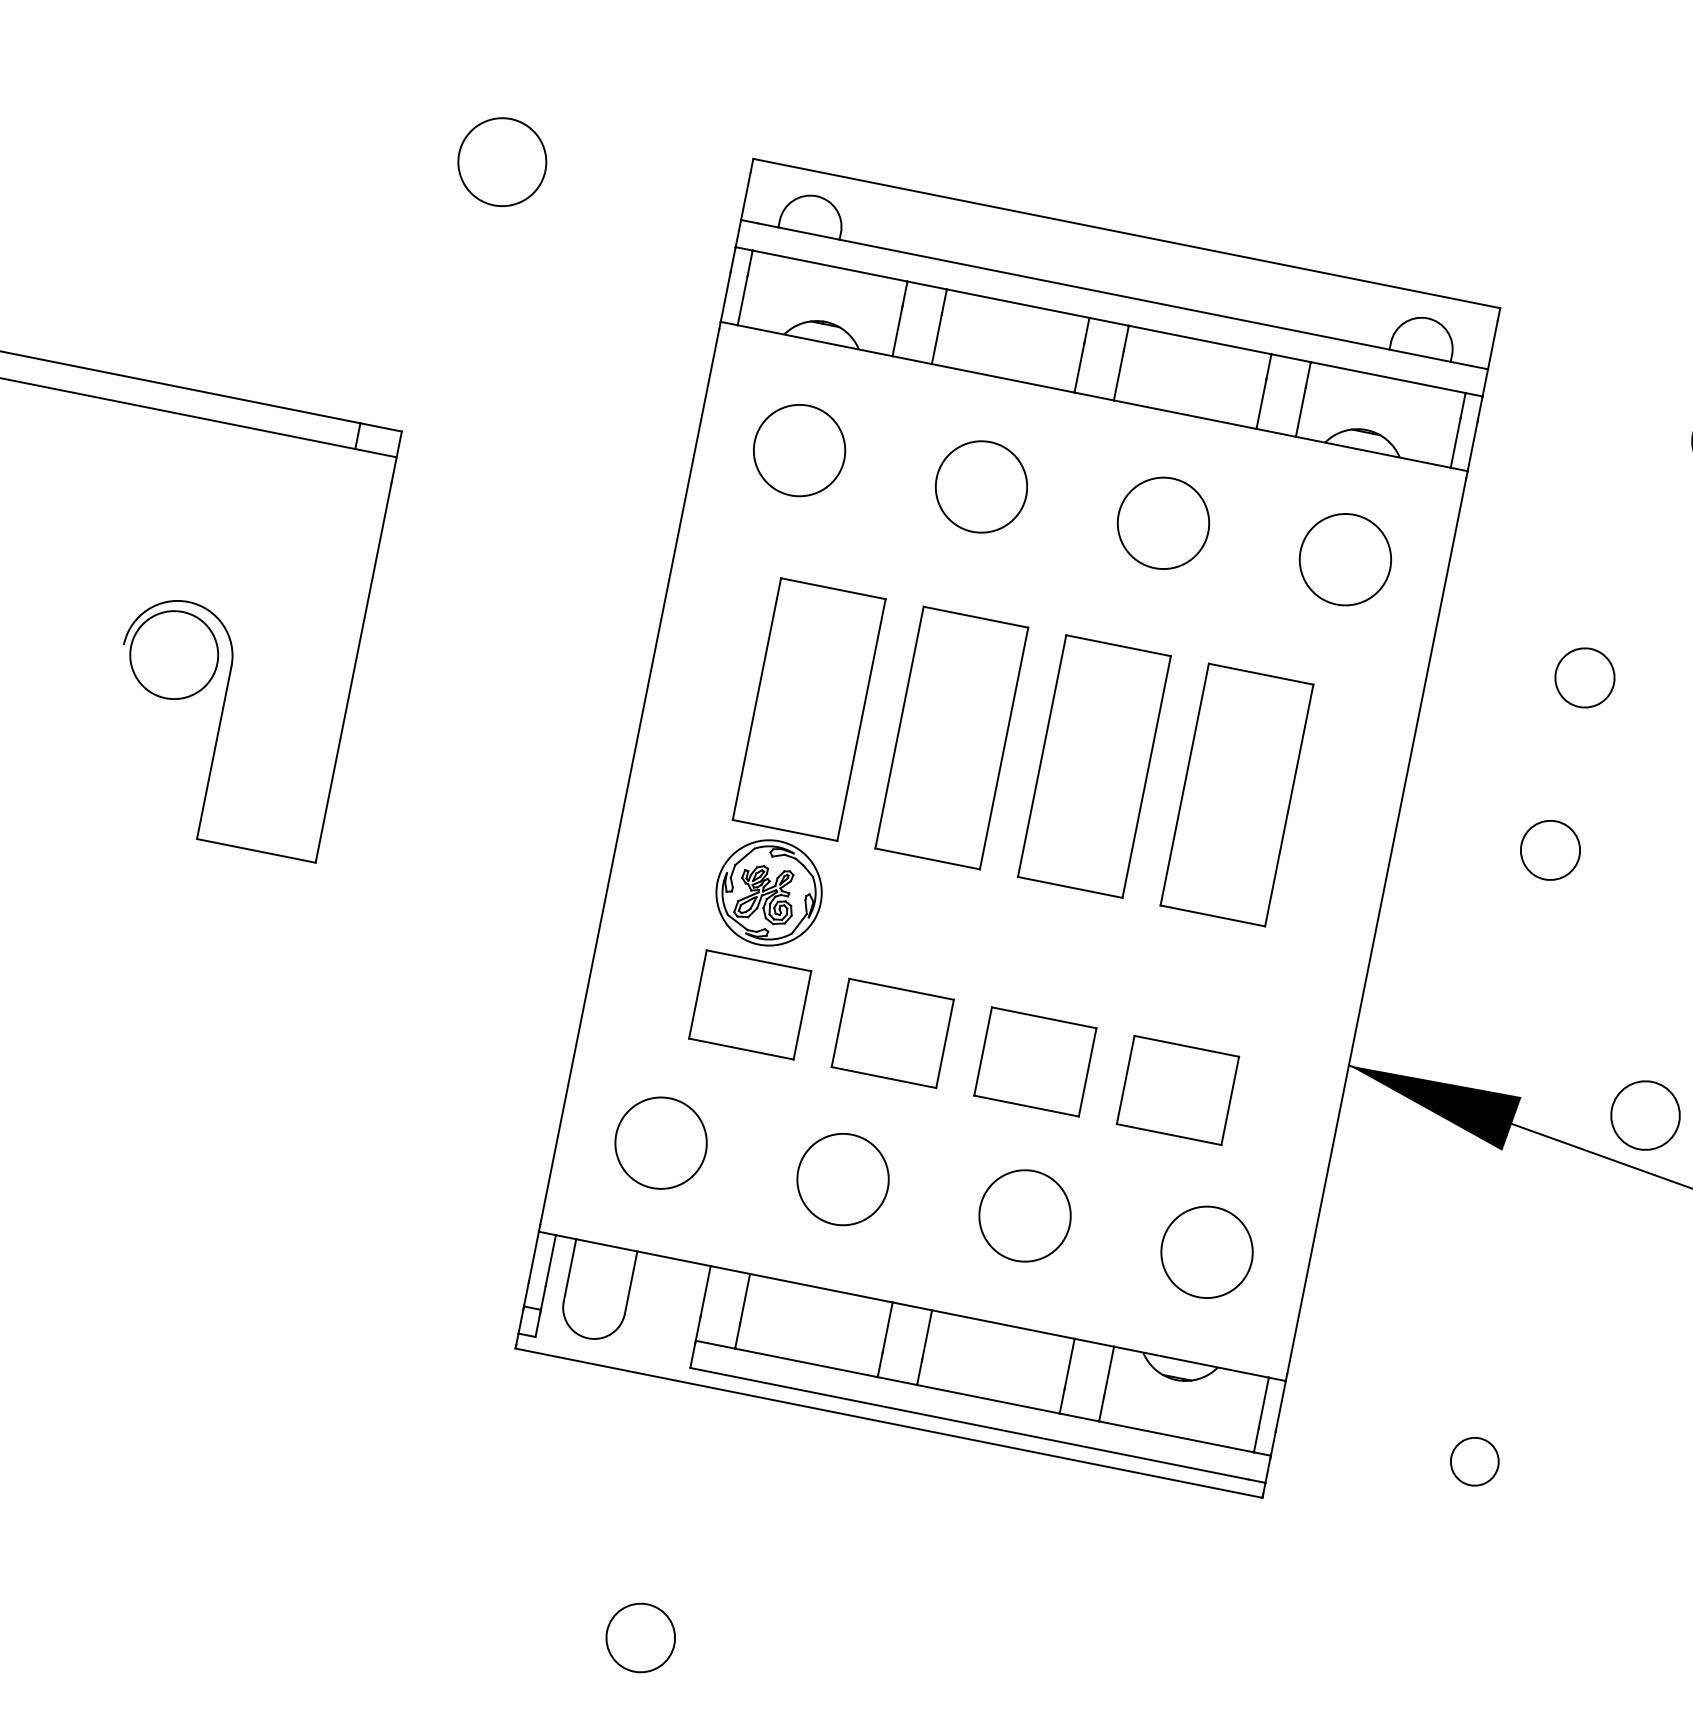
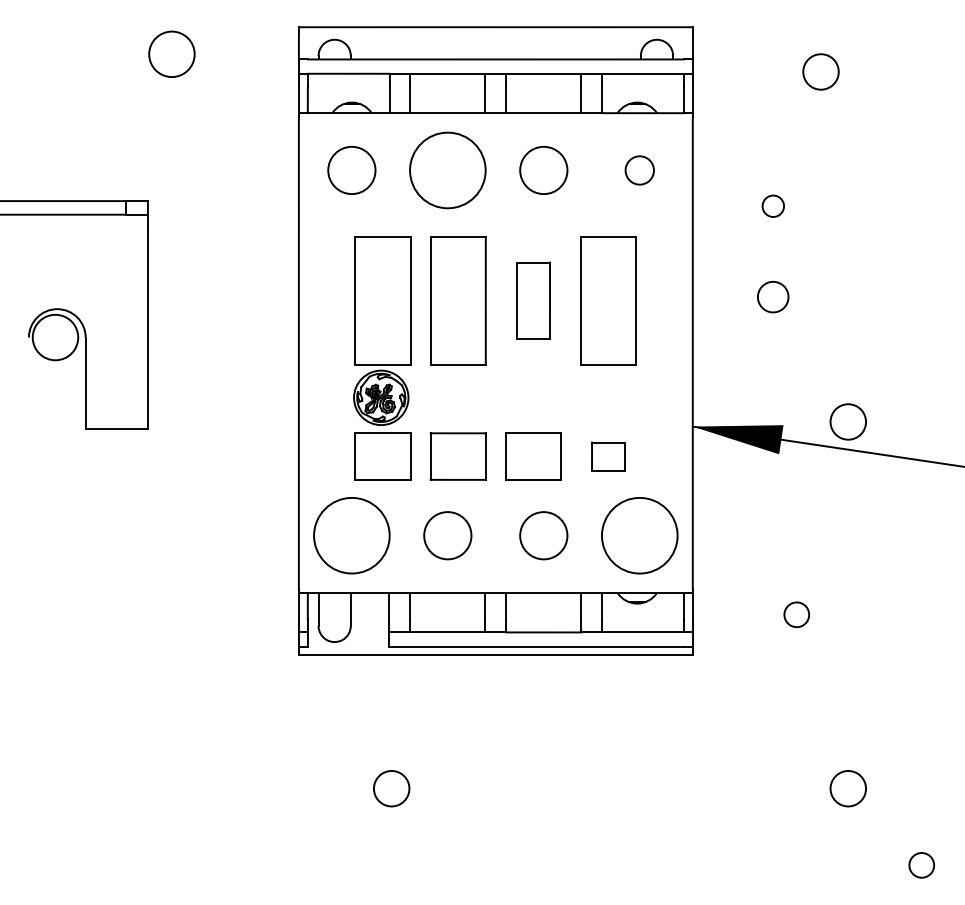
circle: (980, 486) -> (447, 170), size x1.6
circle: (1344, 559) -> (639, 170), size x0.6
circle: (1585, 678) -> (773, 206), size x0.7
part: (1094, 765) -> (533, 300), size x0.6
part: (1177, 1090) -> (608, 456), size x0.6
circle: (660, 1142) -> (351, 535), size x1.6
circle: (1206, 1251) -> (639, 535), size x1.6

